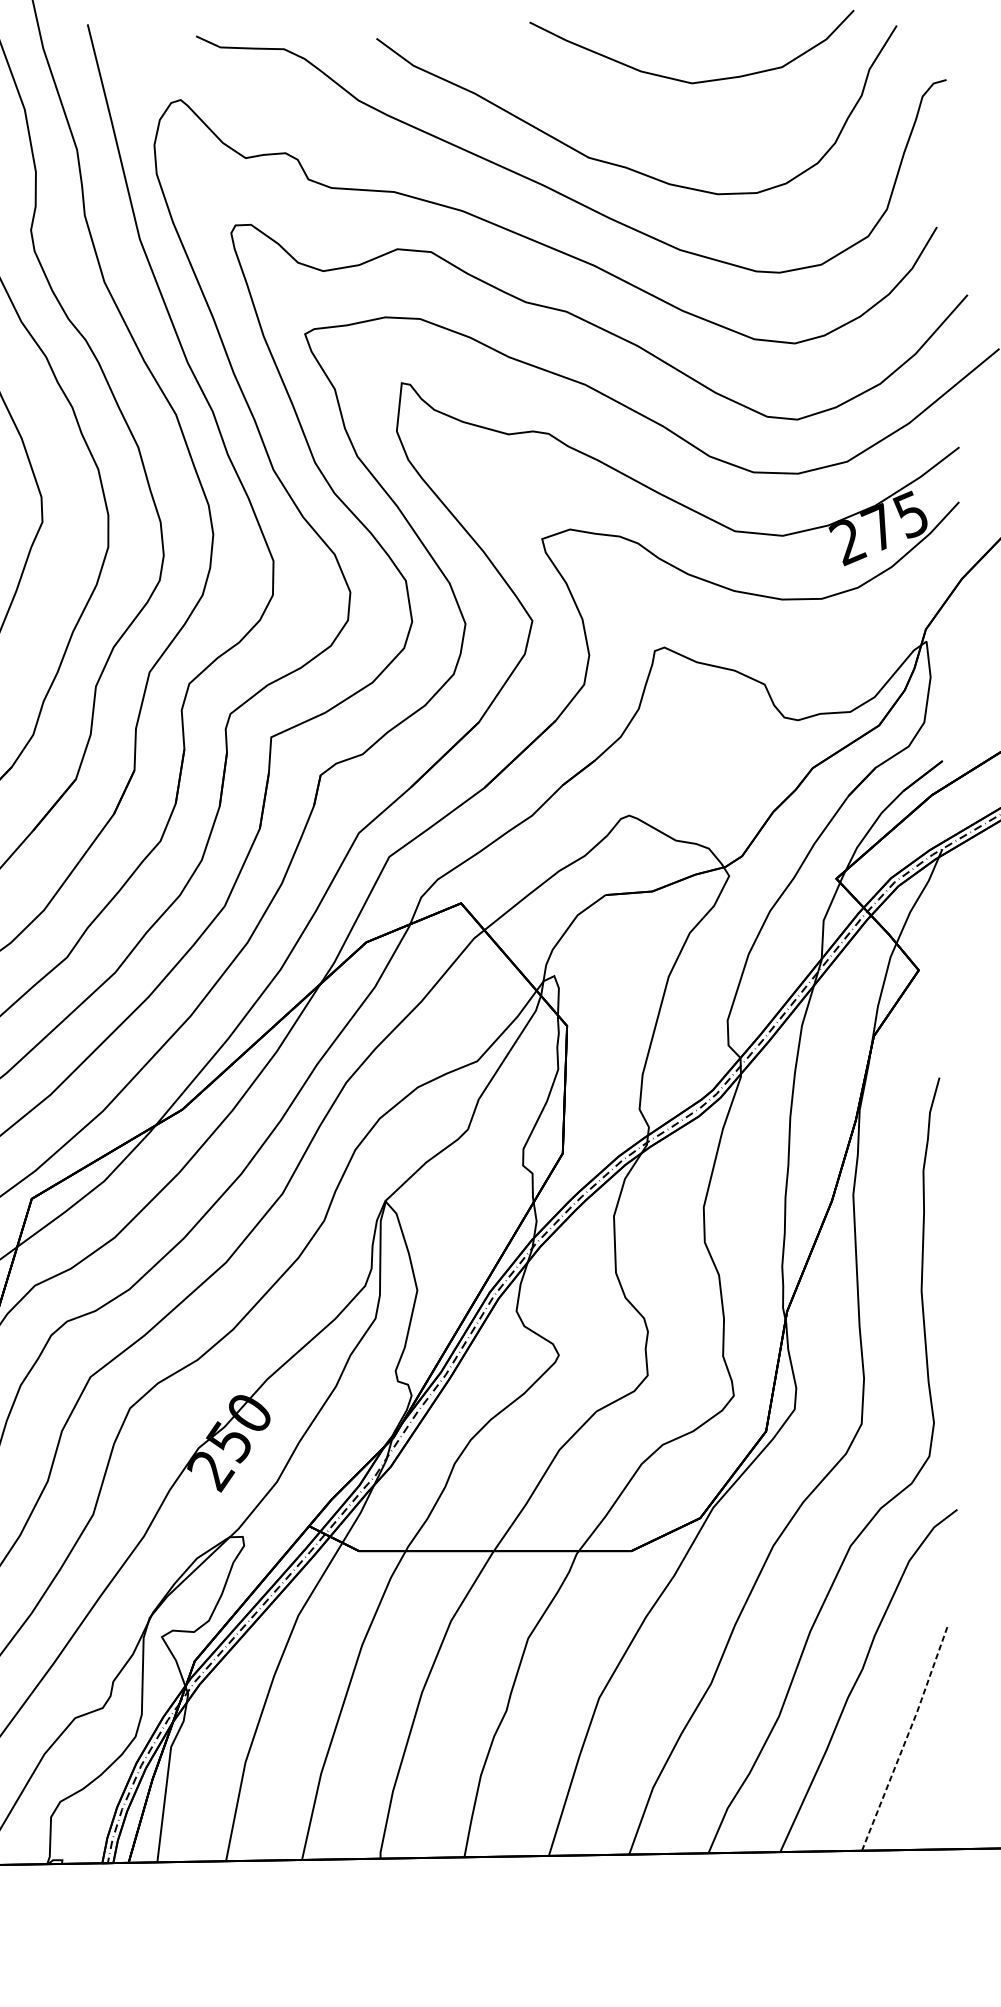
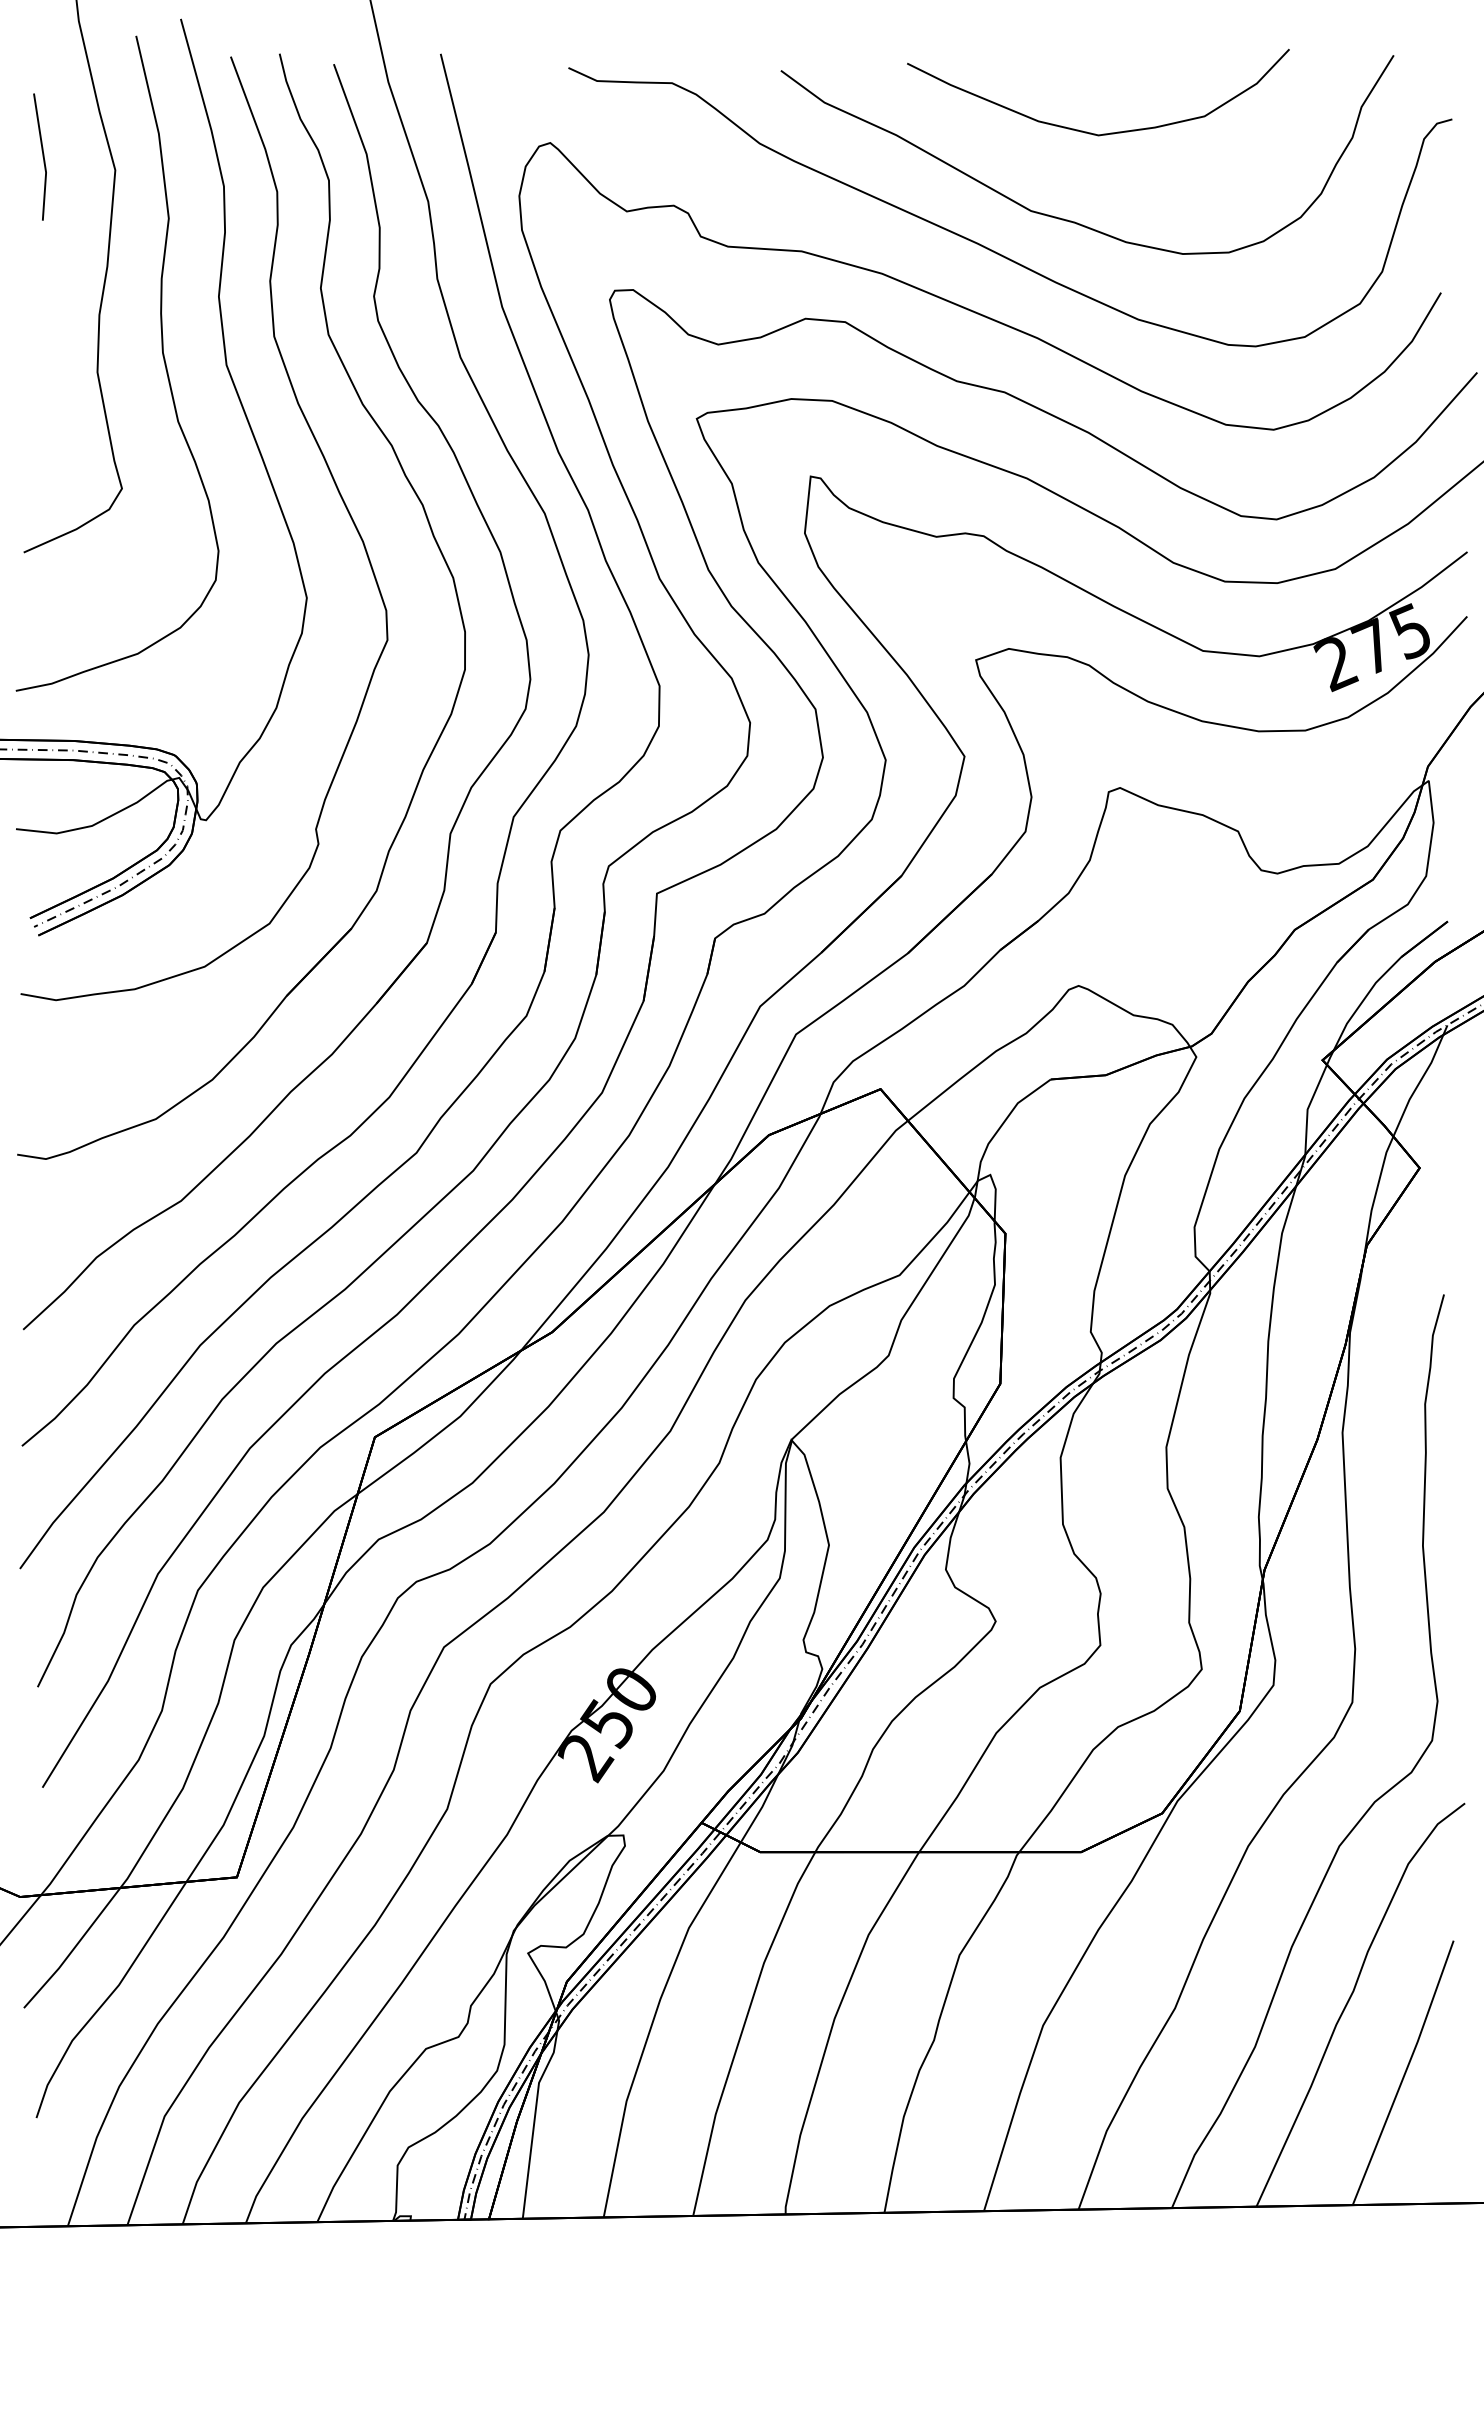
curve: (682, 80) -> (1087, 131), moved
line: (906, 1738) -> (1405, 2072), dashed -> solid

